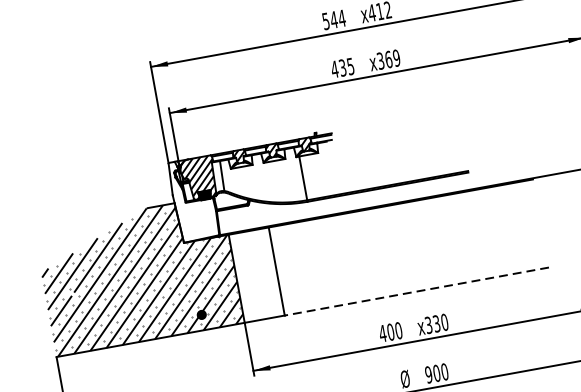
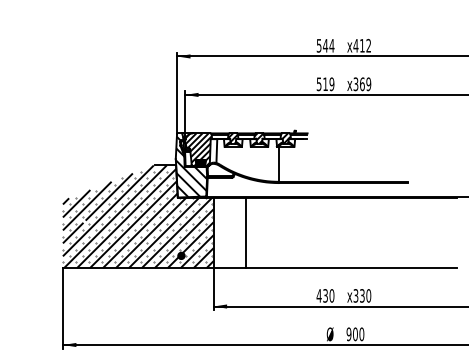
text: (342, 68) -> (325, 84), 435 -> 519
hatch: (194, 201) -> (191, 166), added
line: (416, 292) -> (351, 268), dashed -> solid
text: (390, 331) -> (325, 295), 400 -> 430

